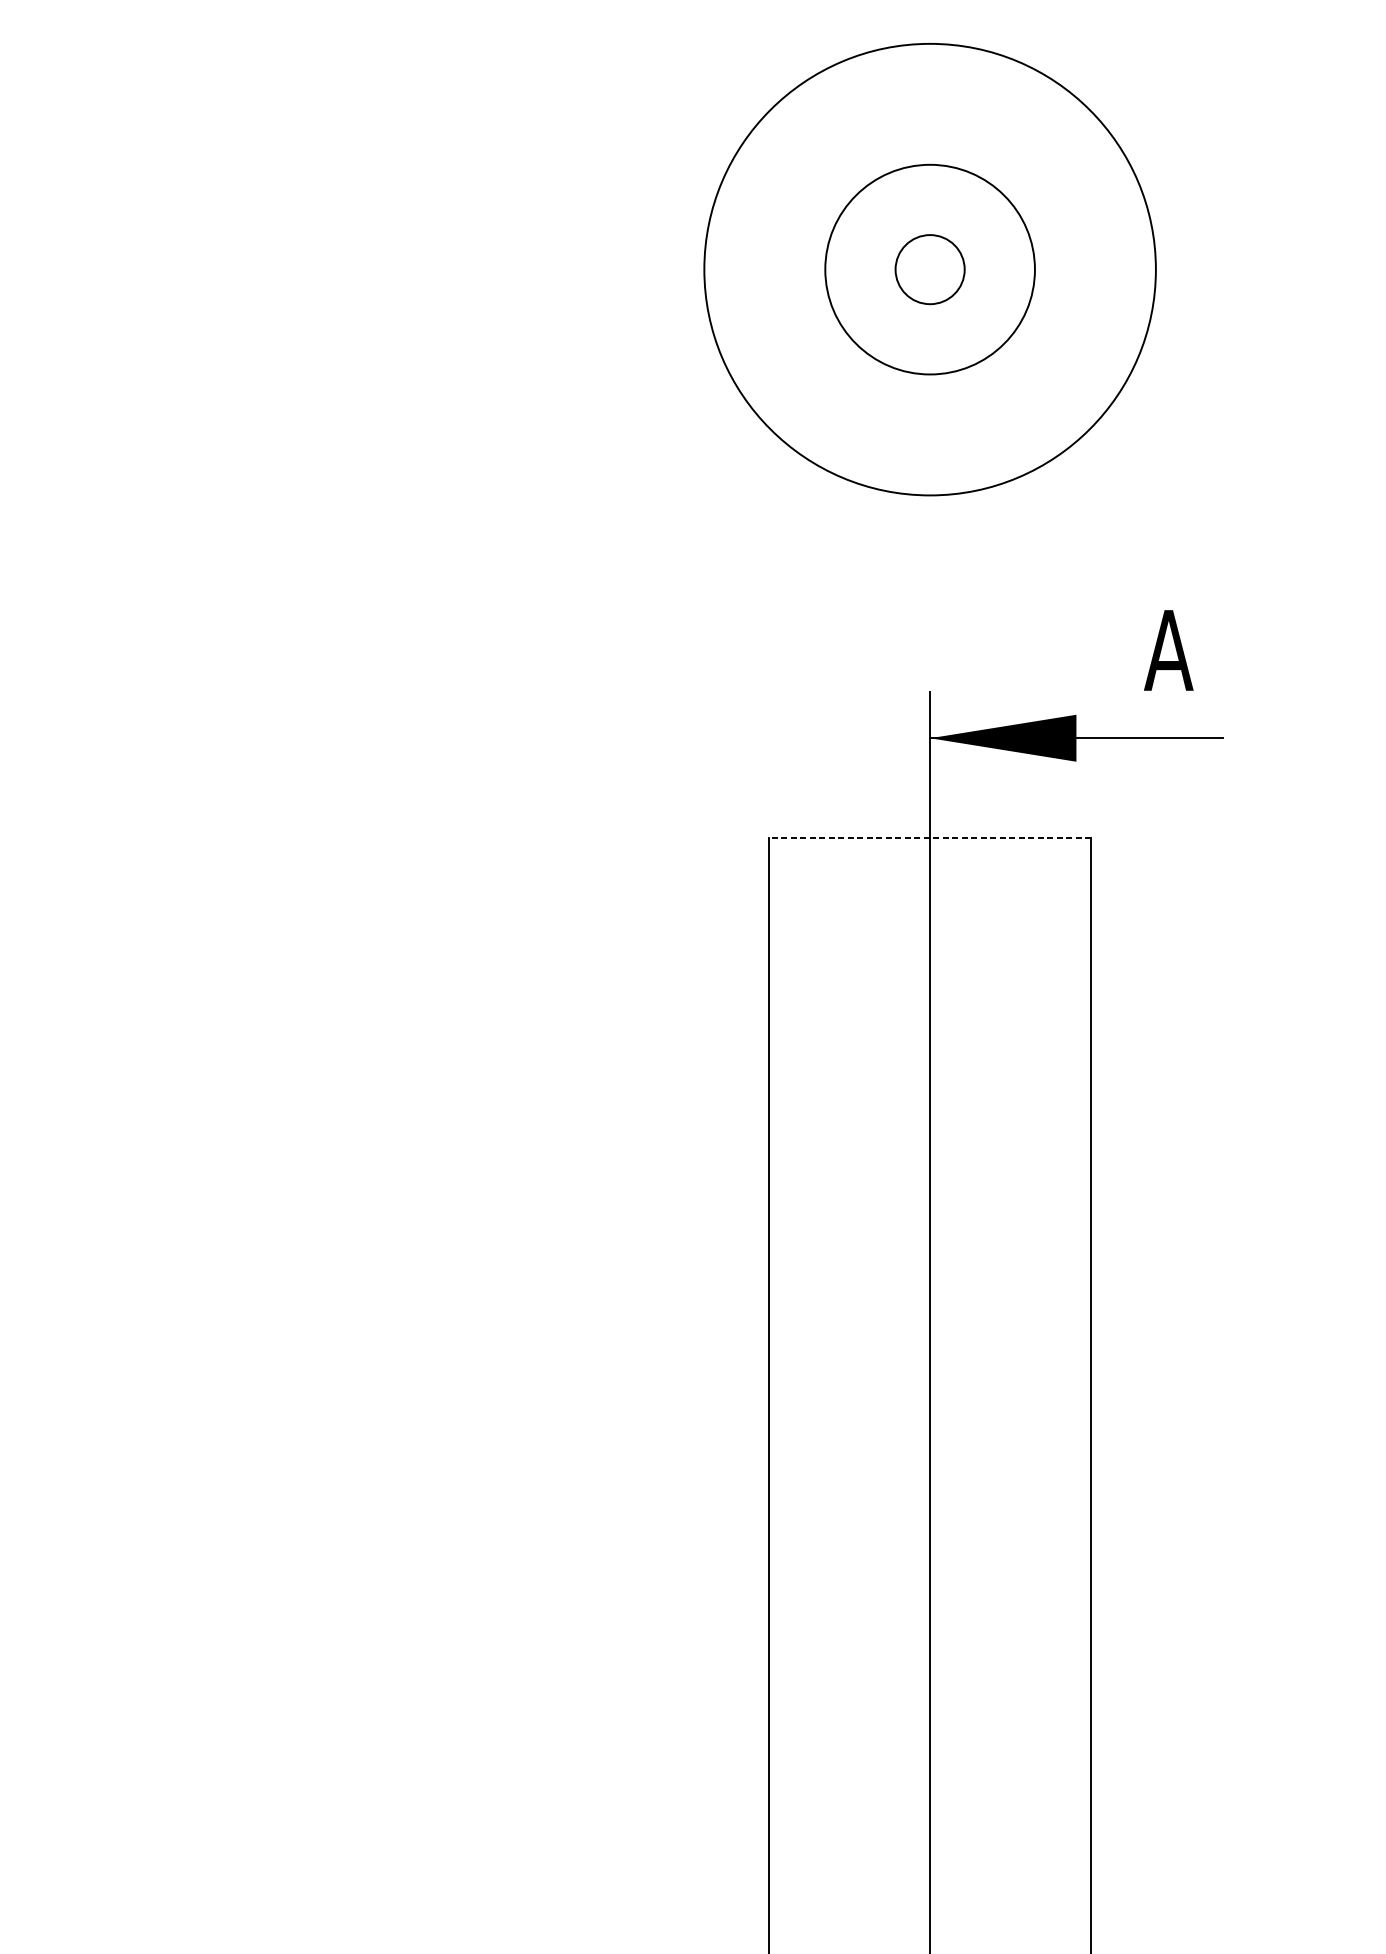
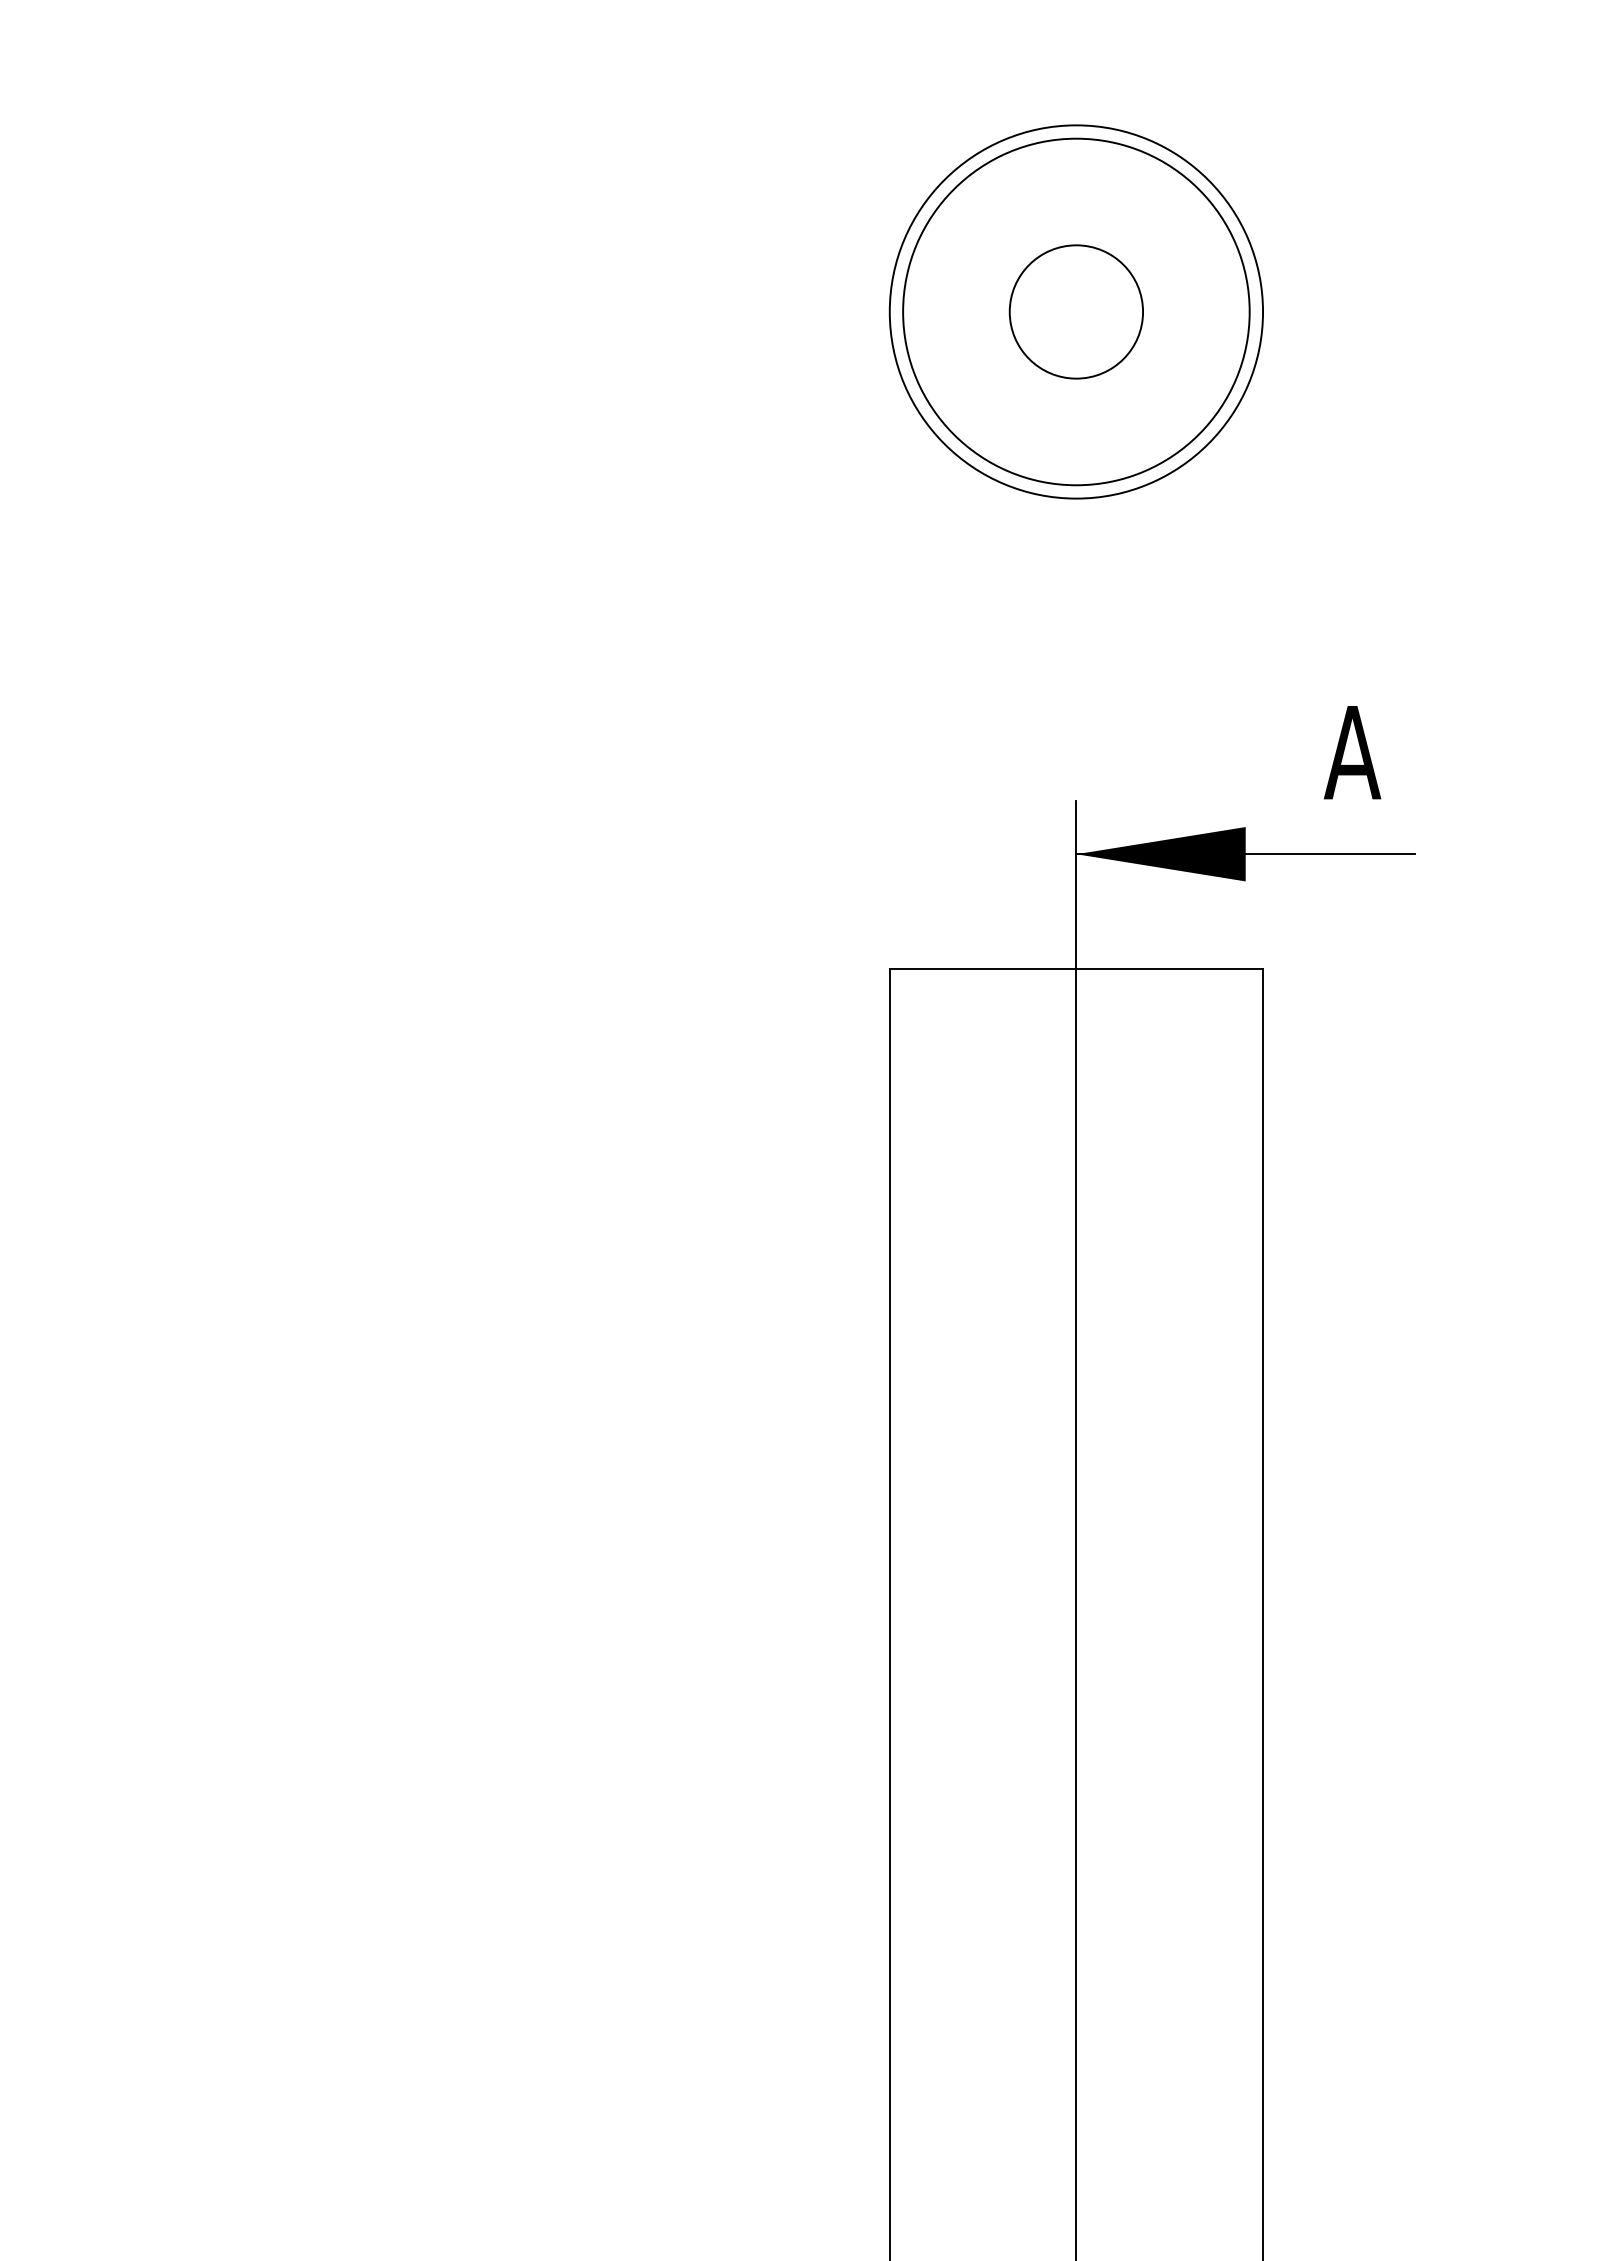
circle: (930, 269) -> (1076, 311), size x0.71
circle: (930, 269) -> (1076, 311), size x1.43
circle: (930, 269) -> (1076, 311), size x1.67
line: (930, 837) -> (1076, 969), dashed -> solid

